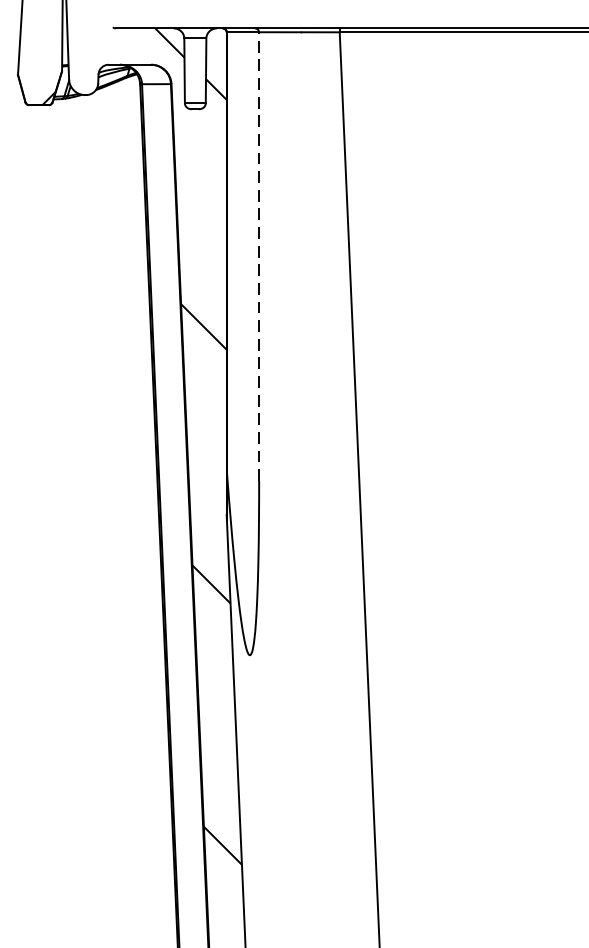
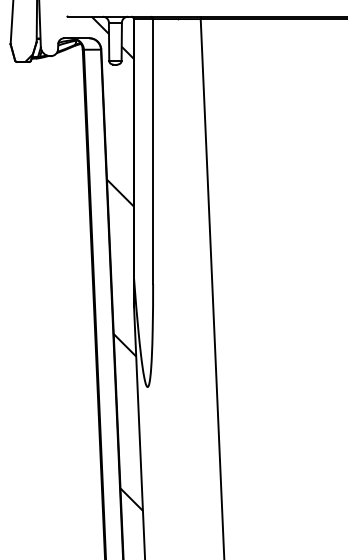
line: (259, 256) -> (153, 151), dashed -> solid

